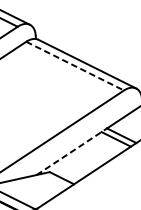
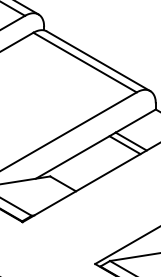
line: (75, 66) -> (85, 62), dashed -> solid
line: (72, 151) -> (76, 155), dashed -> solid

